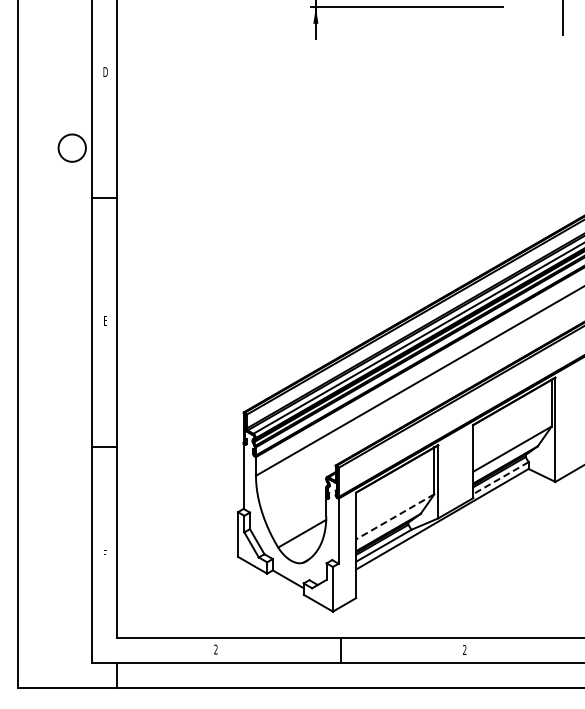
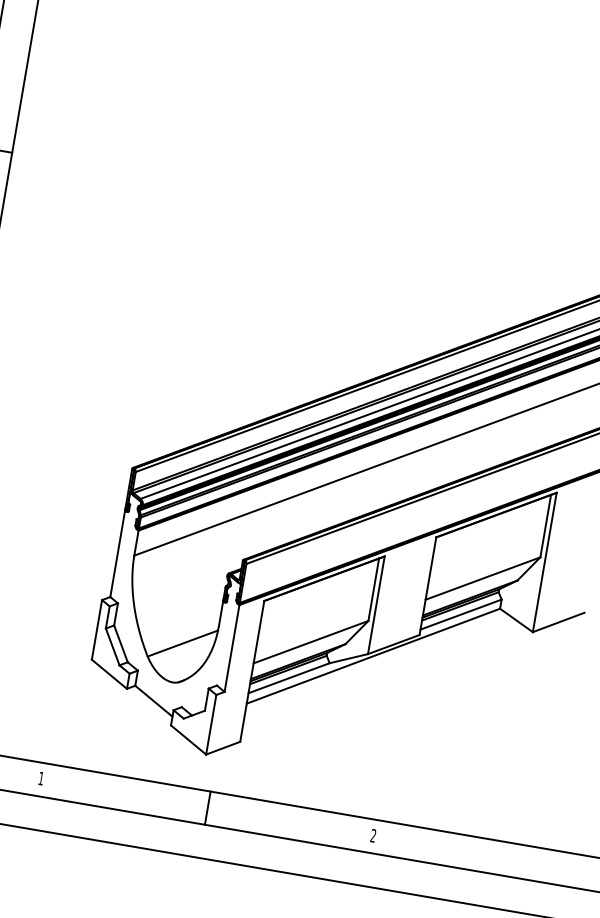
line: (501, 478) -> (461, 615), dashed -> solid
line: (394, 517) -> (309, 642), dashed -> solid
text: (215, 649) -> (40, 778), 2 -> 1

